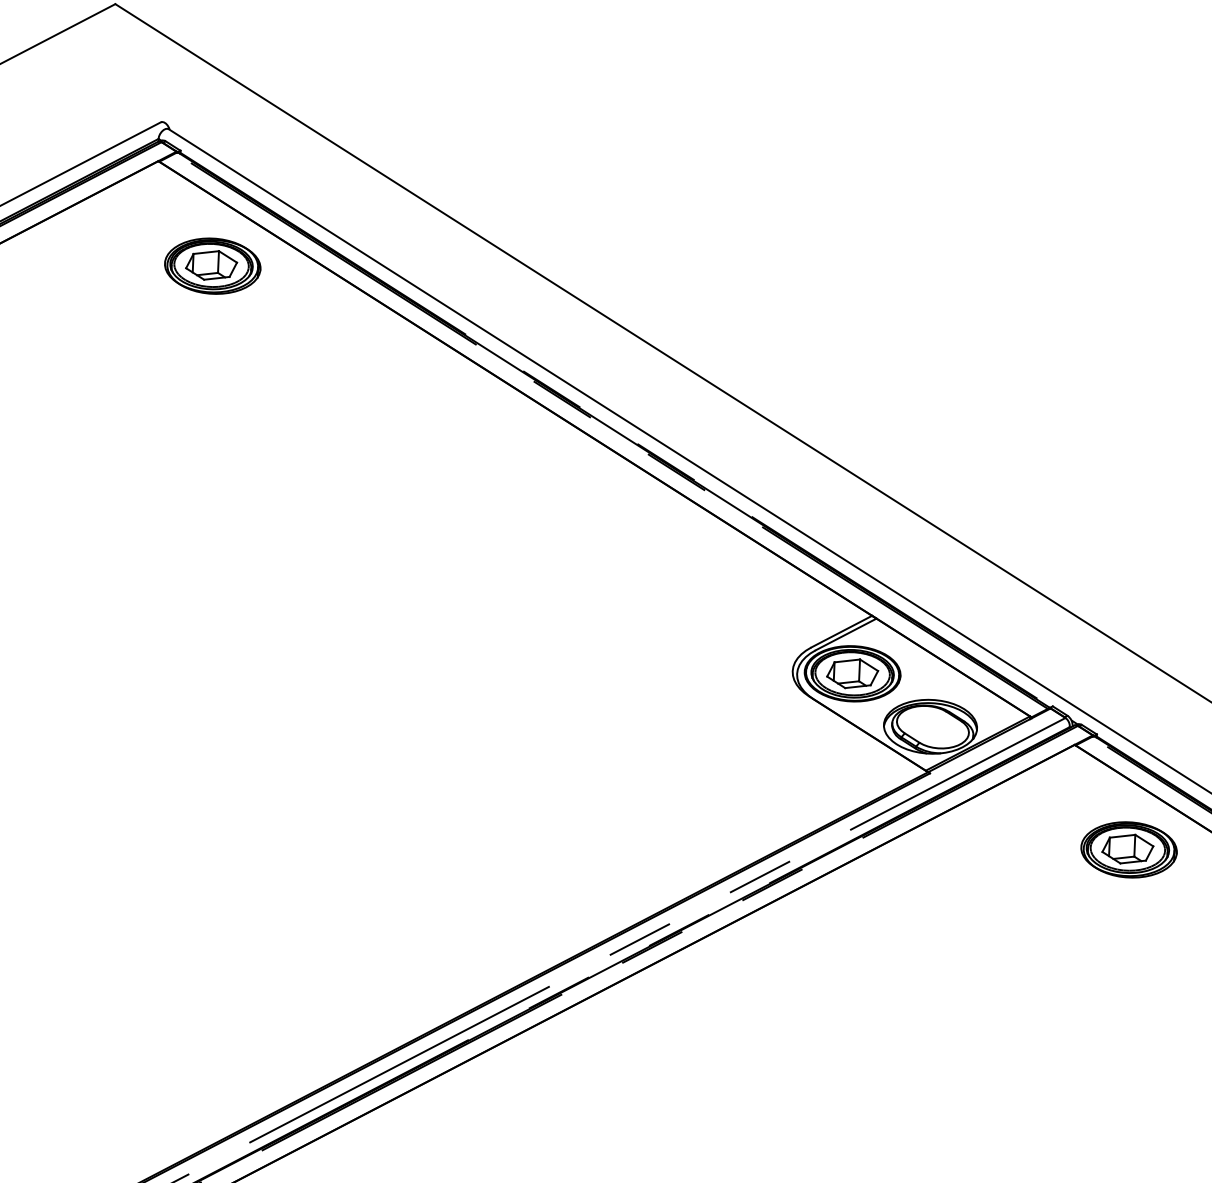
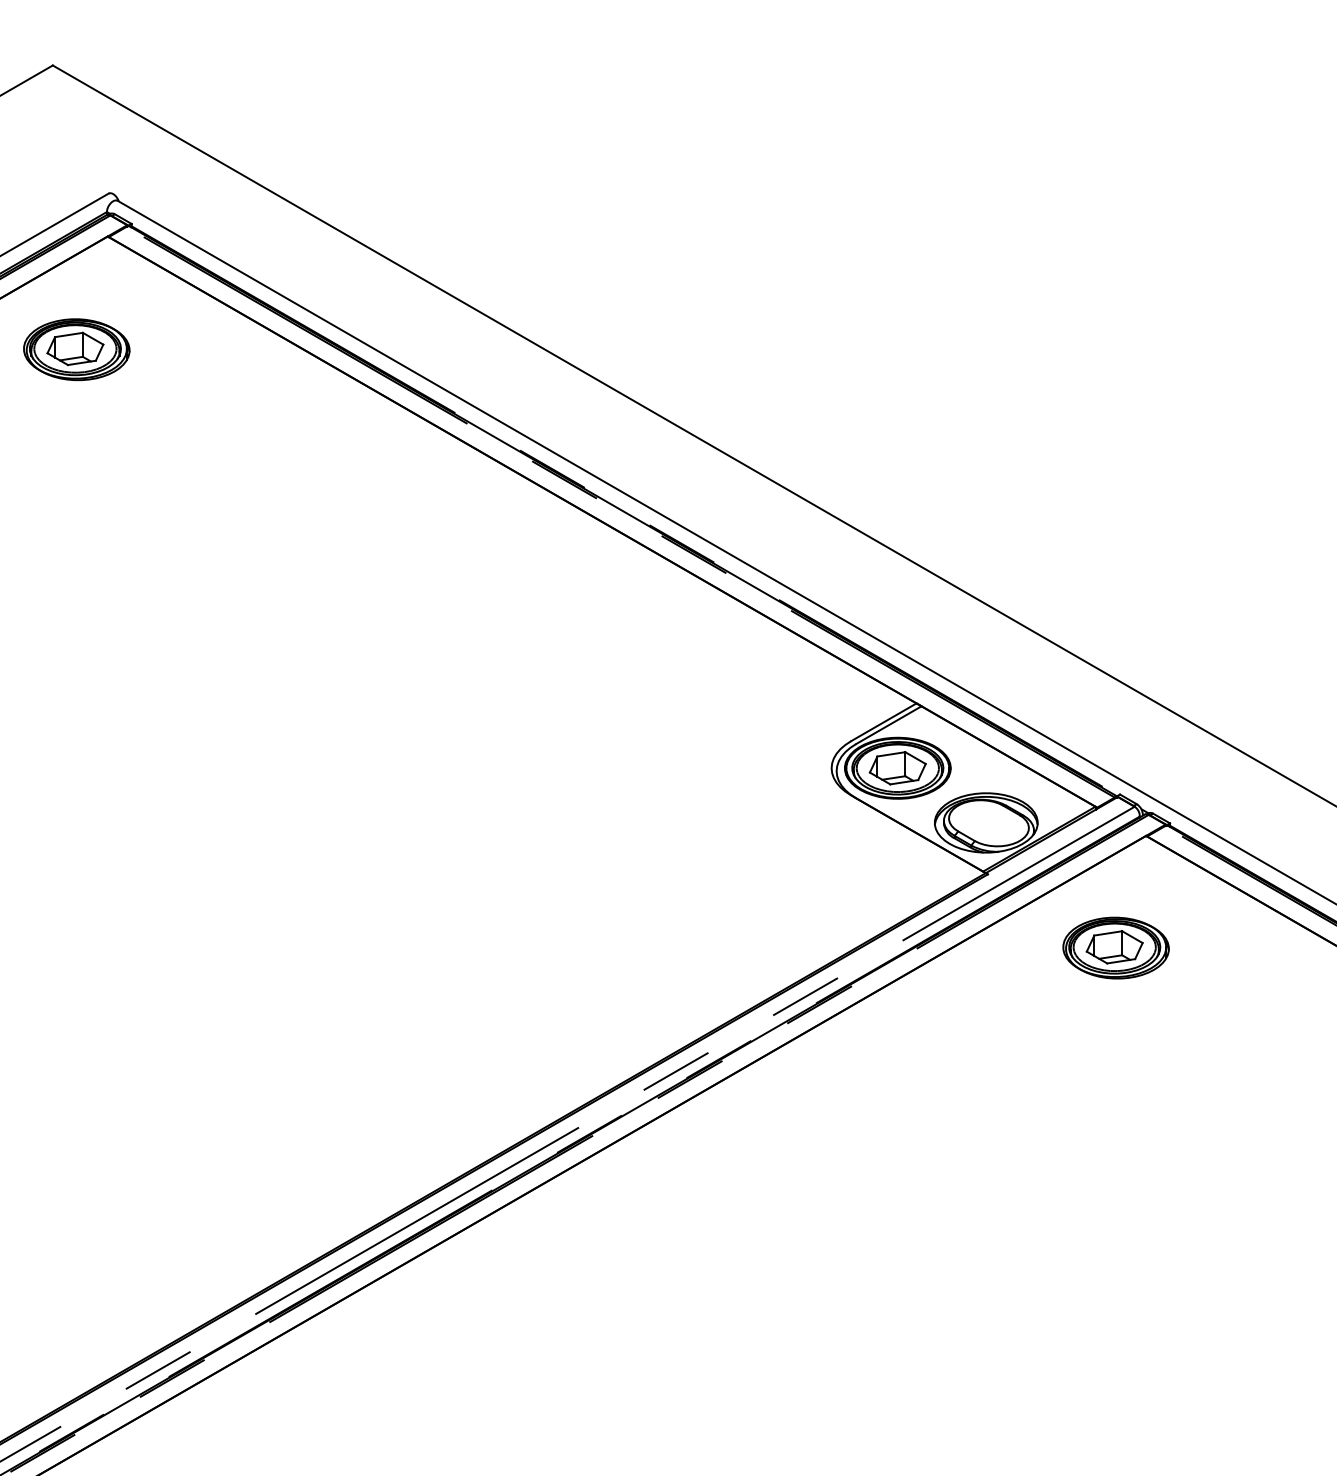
part: (212, 266) -> (76, 349), moved
part: (1128, 849) -> (1115, 947), moved

